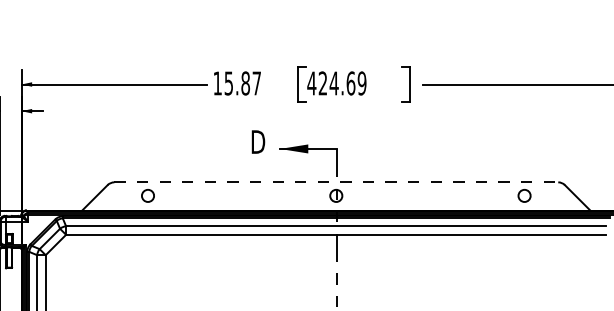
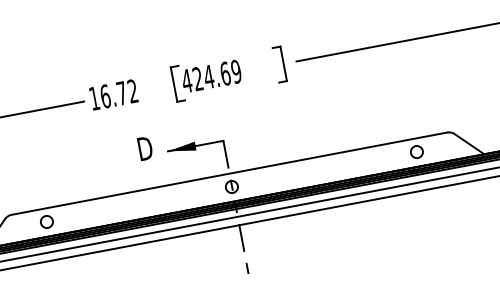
text: (242, 83) -> (118, 93), 15.87 -> 16.72
line: (336, 182) -> (229, 173), dashed -> solid

